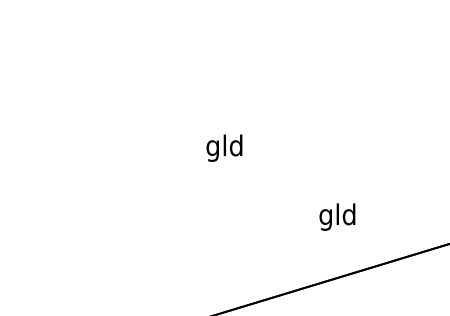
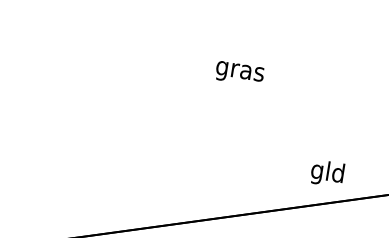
text: (224, 147) -> (239, 70), gld -> gras
text: (337, 216) -> (327, 173), moved

